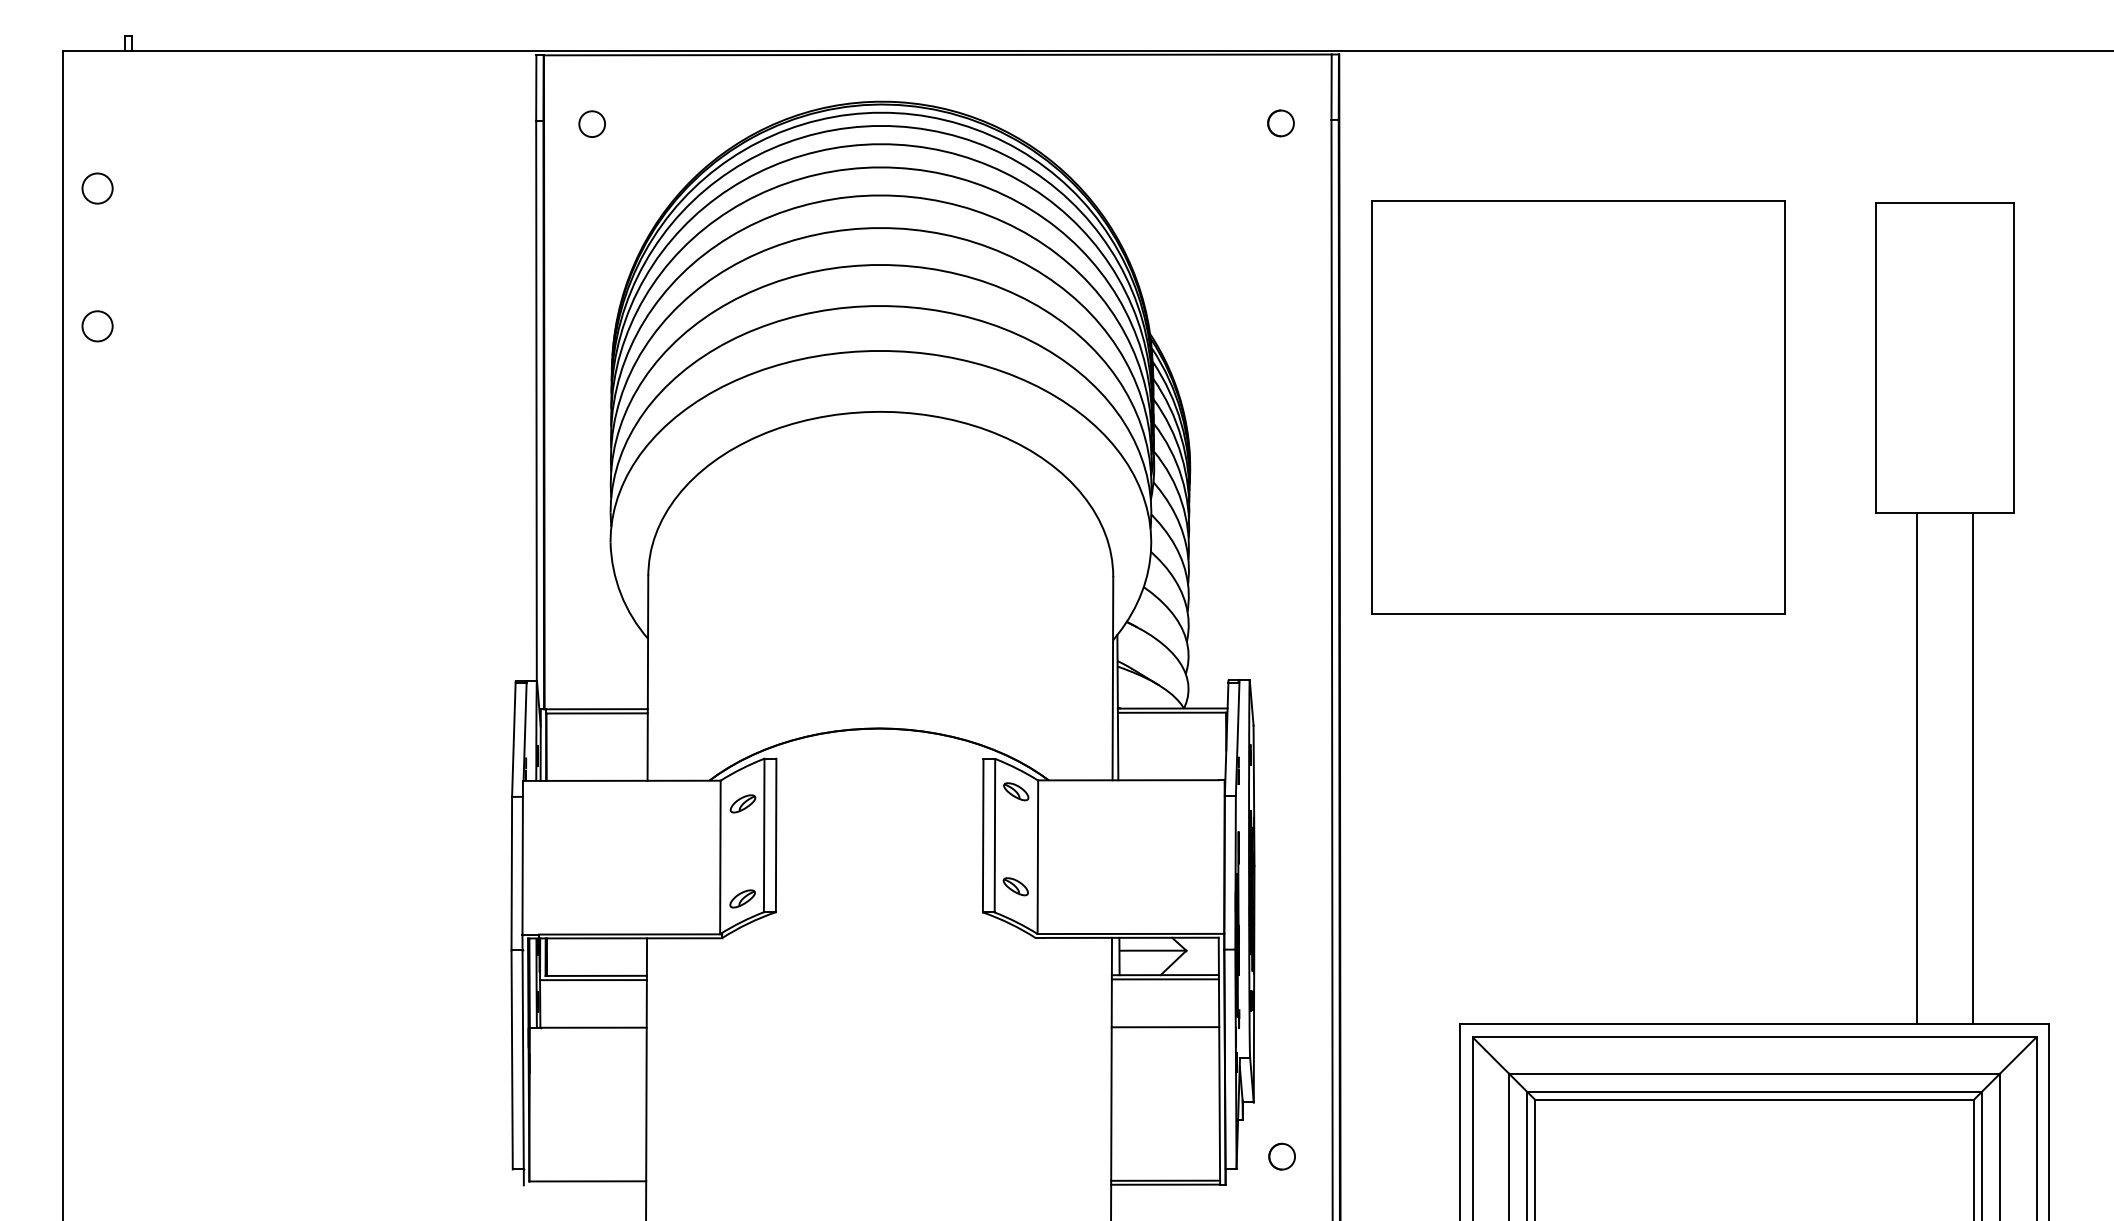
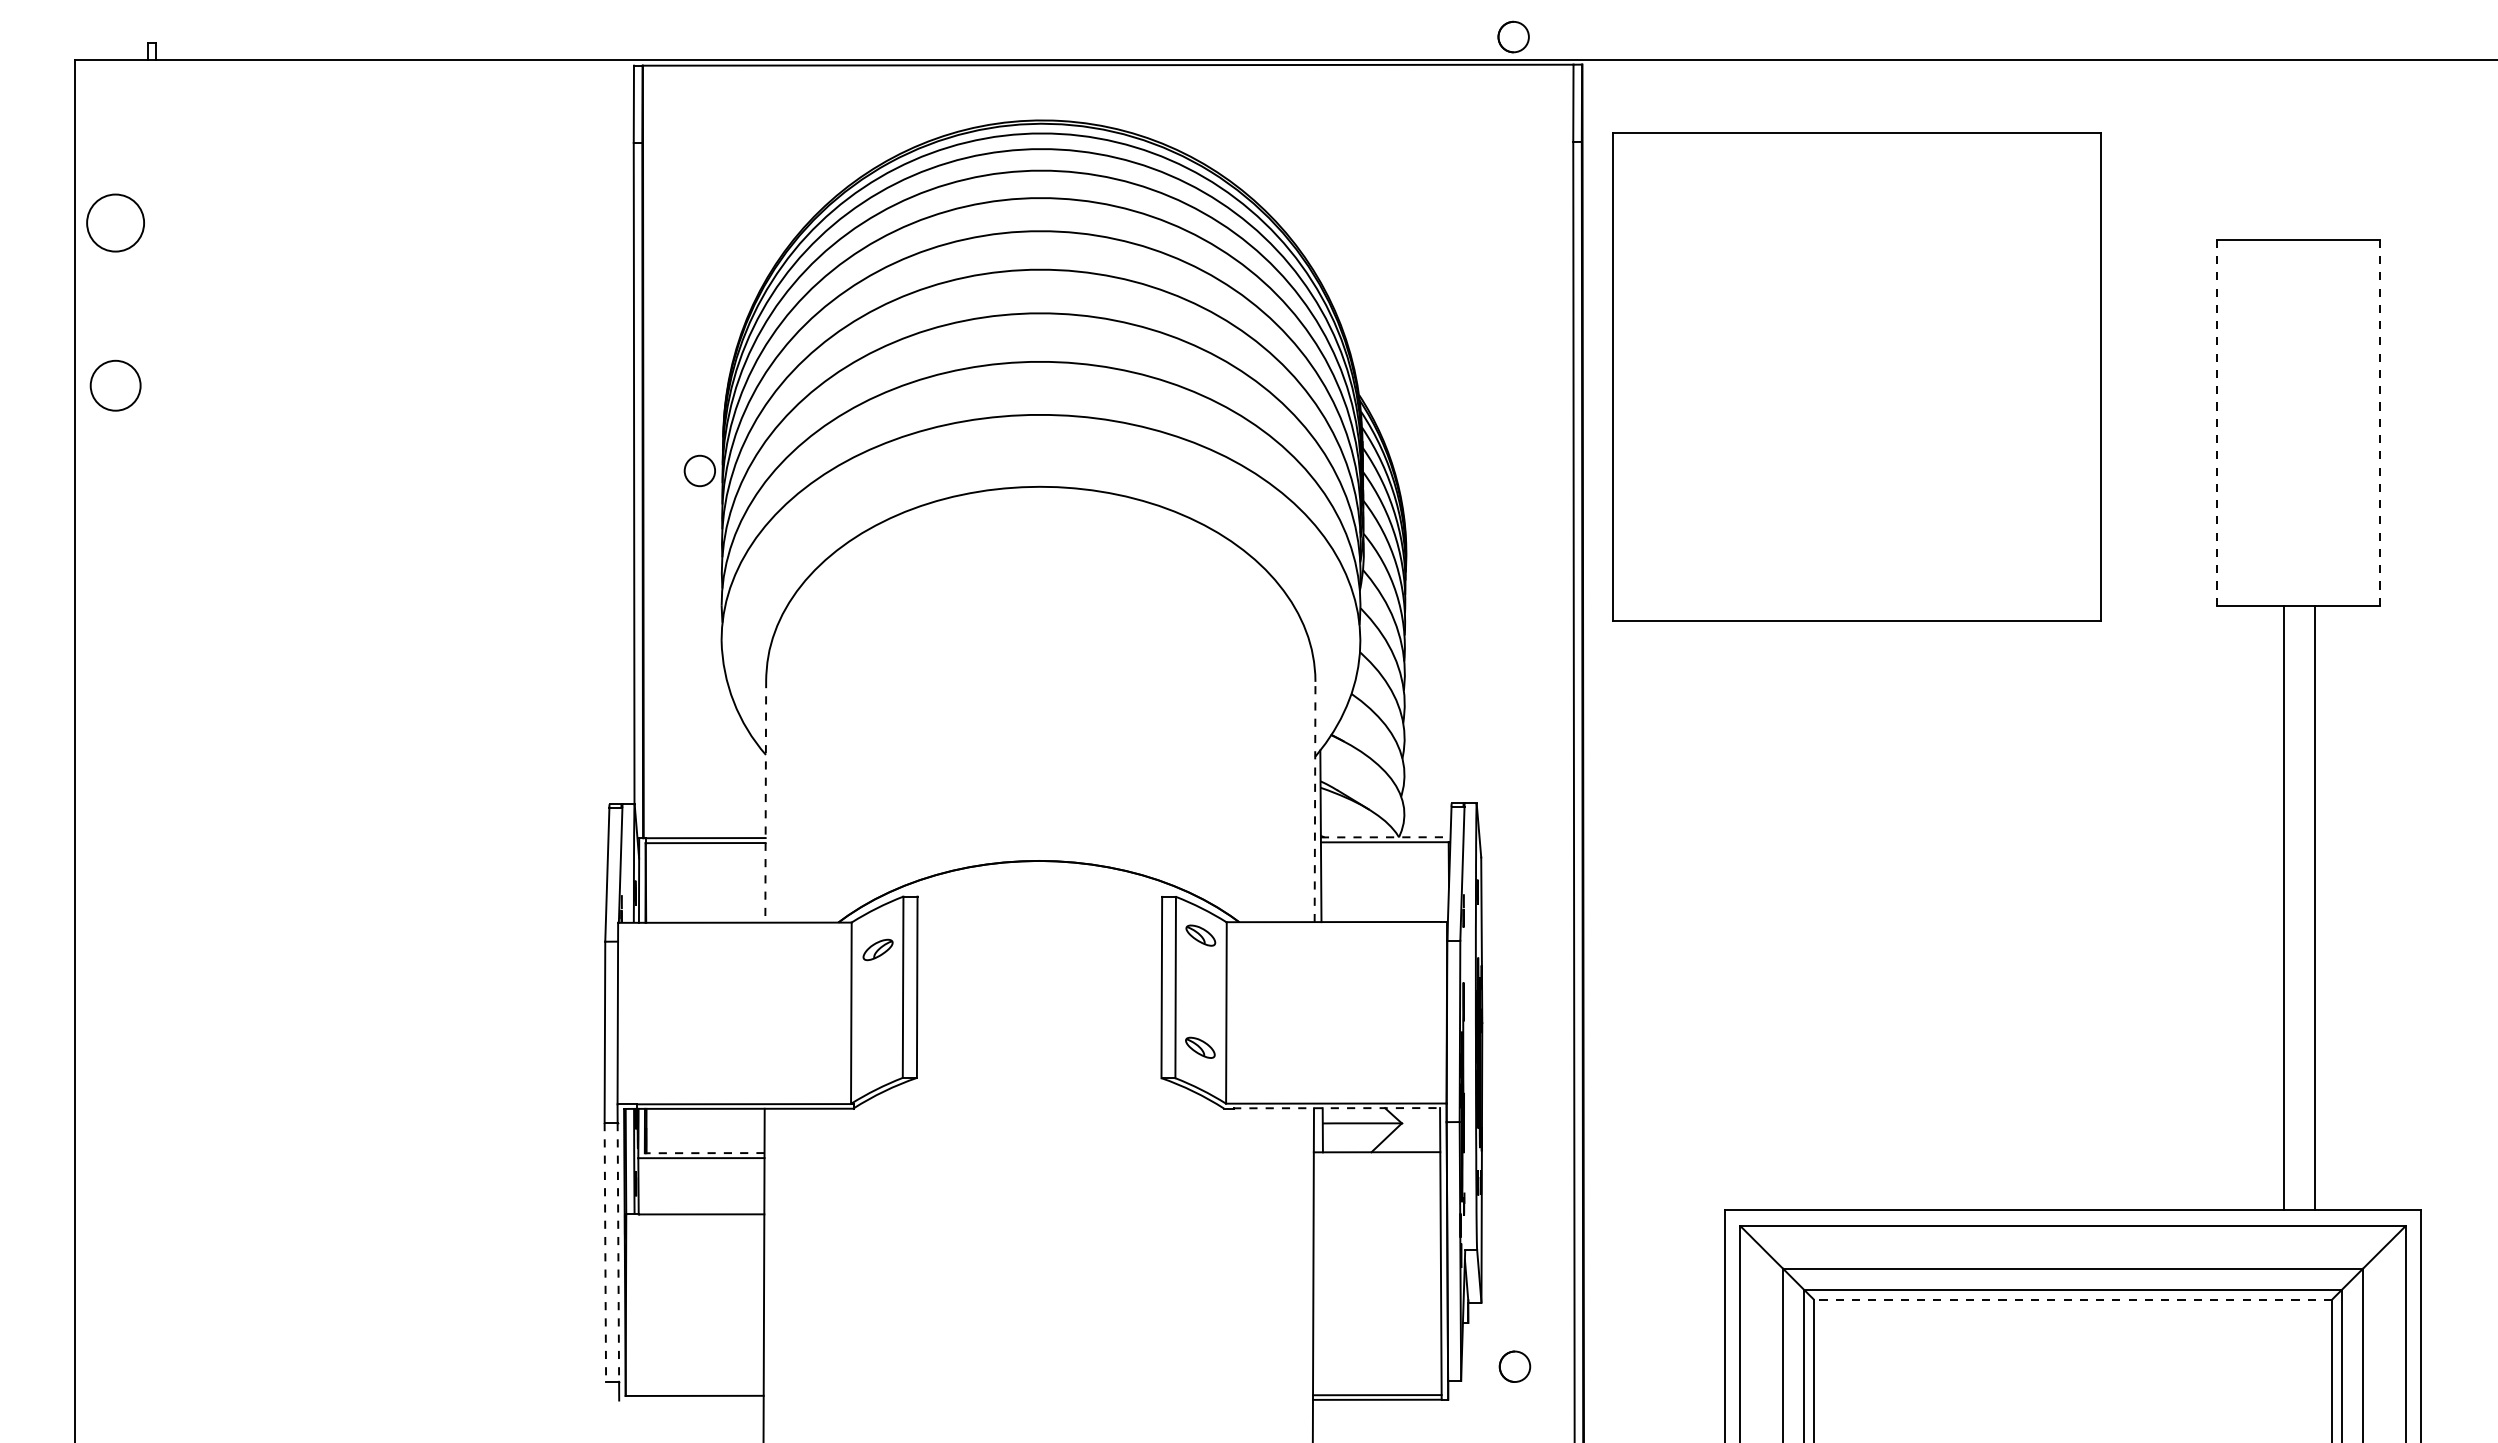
part: (1280, 122) -> (1513, 36), moved
circle: (591, 123) -> (699, 470), moved
circle: (97, 188) -> (115, 222), size x1.6
circle: (97, 326) -> (115, 385), size x1.4
line: (1875, 358) -> (2216, 423), solid -> dashed
line: (2013, 358) -> (2379, 423), solid -> dashed
part: (1578, 407) -> (1856, 376), moved
line: (647, 678) -> (765, 801), solid -> dashed
line: (1113, 678) -> (1315, 801), solid -> dashed
line: (1172, 708) -> (1385, 837), solid -> dashed
line: (1917, 767) -> (2315, 907), moved
line: (1973, 767) -> (2284, 907), moved
part: (742, 899) -> (877, 1062), removed
line: (1131, 938) -> (1337, 1108), solid -> dashed
line: (596, 976) -> (704, 1153), solid -> dashed
line: (1164, 979) -> (1376, 1157), removed
line: (1164, 1026) -> (1376, 1213), removed
line: (512, 1059) -> (605, 1252), solid -> dashed
line: (523, 1059) -> (618, 1252), solid -> dashed
line: (1754, 1099) -> (2073, 1299), solid -> dashed

